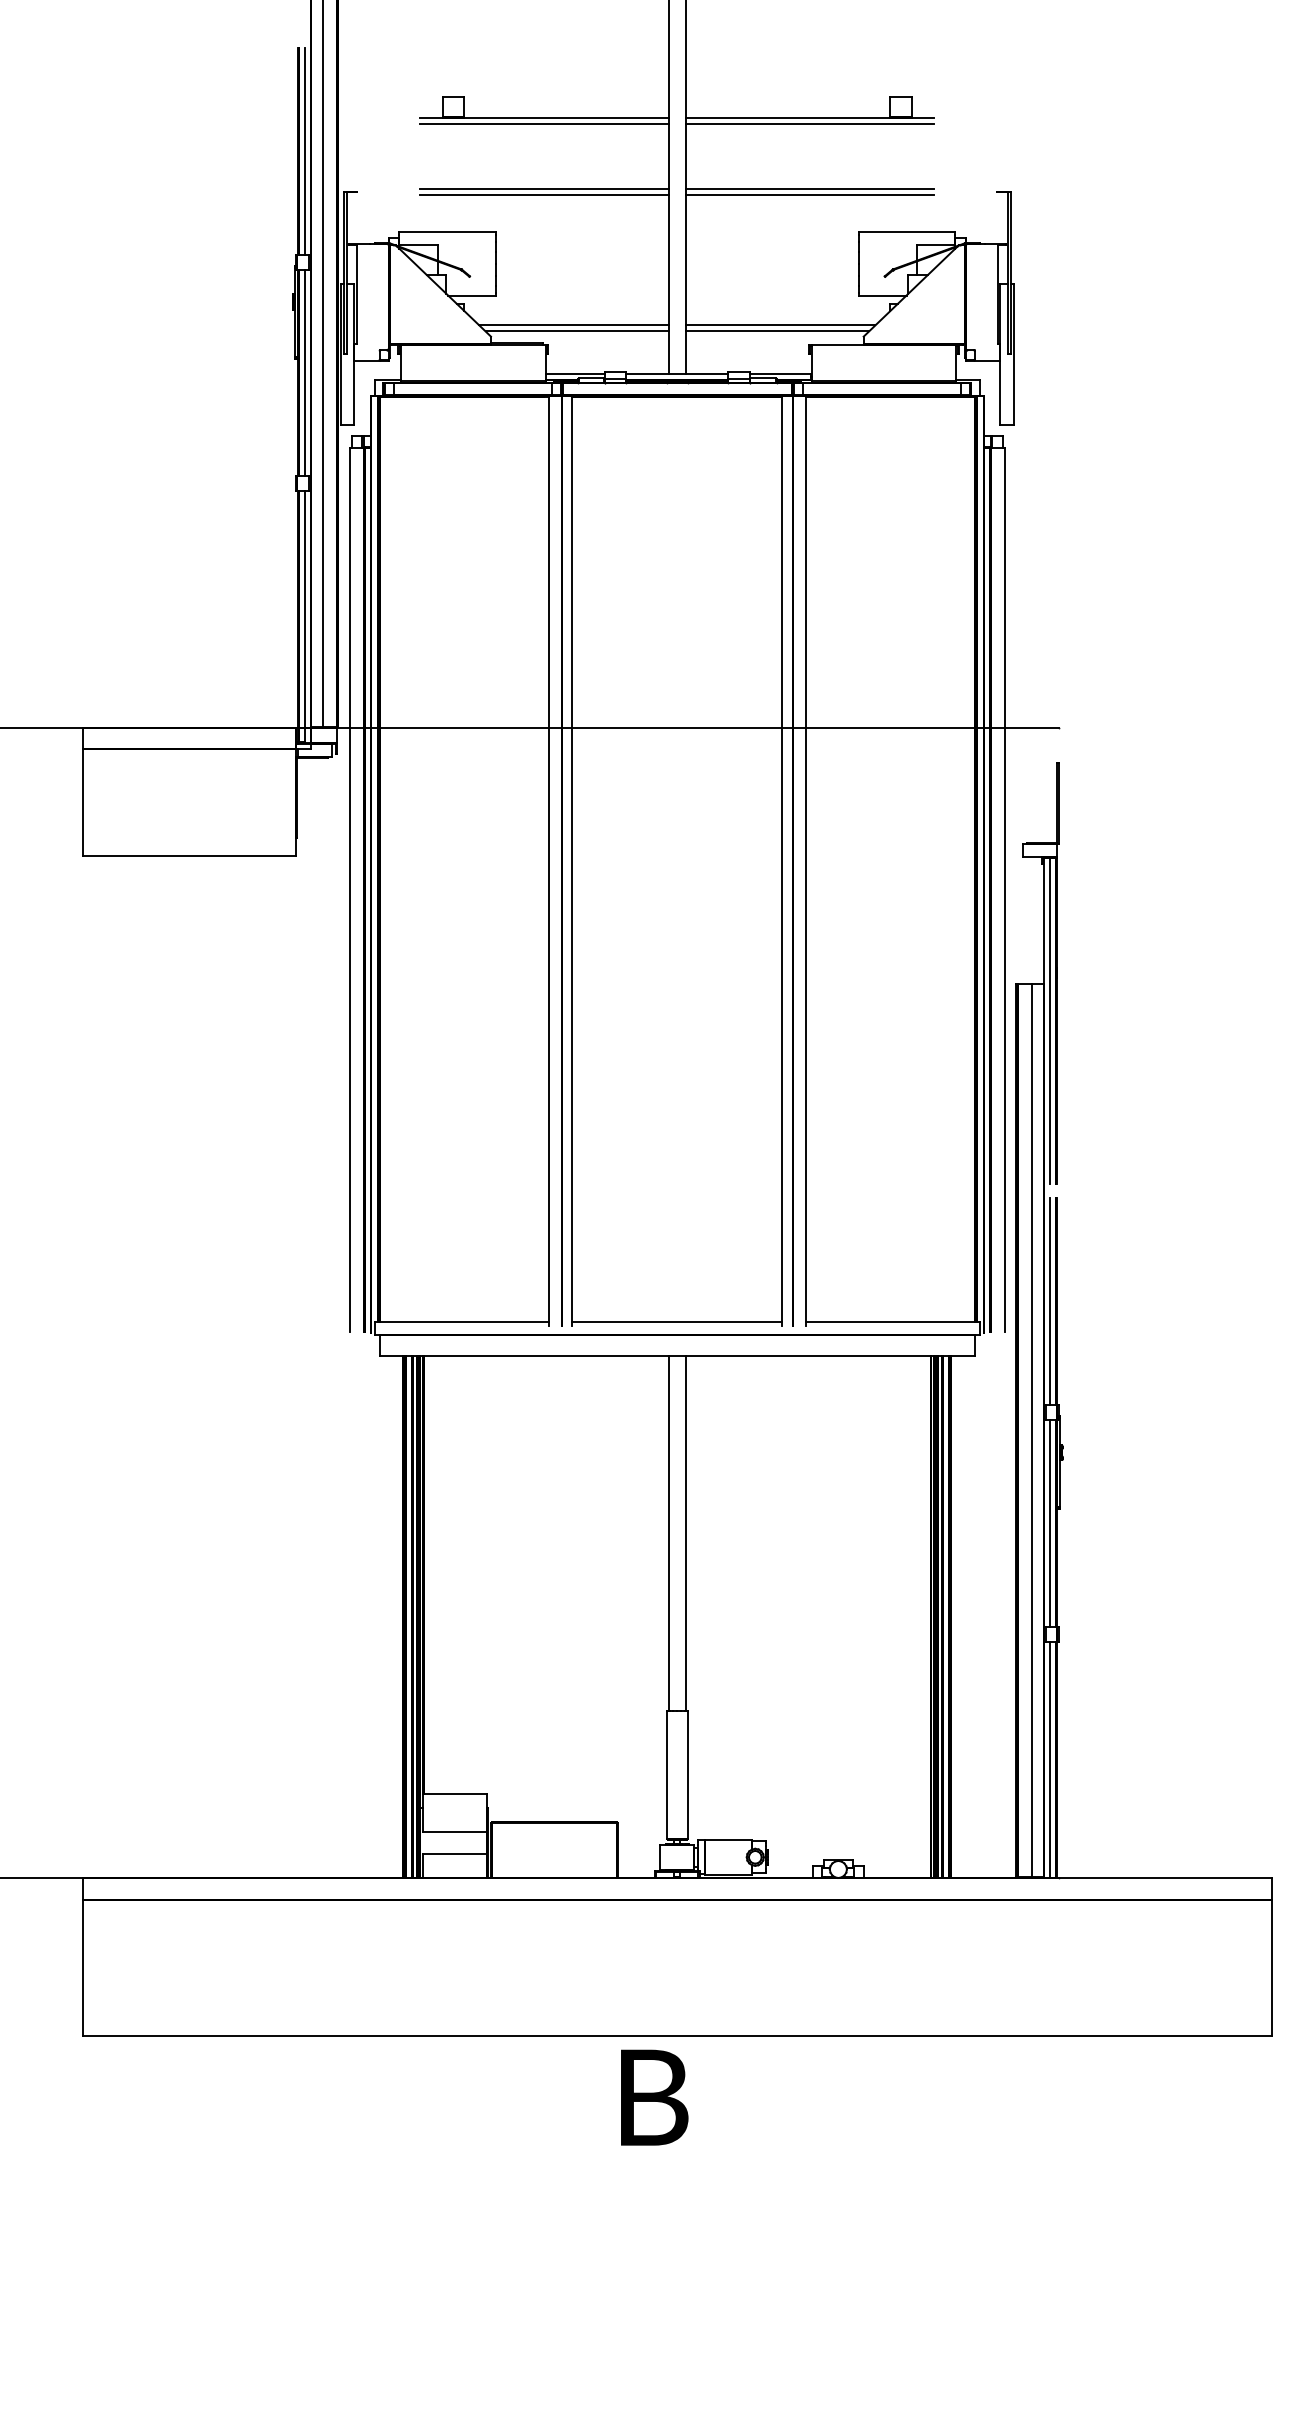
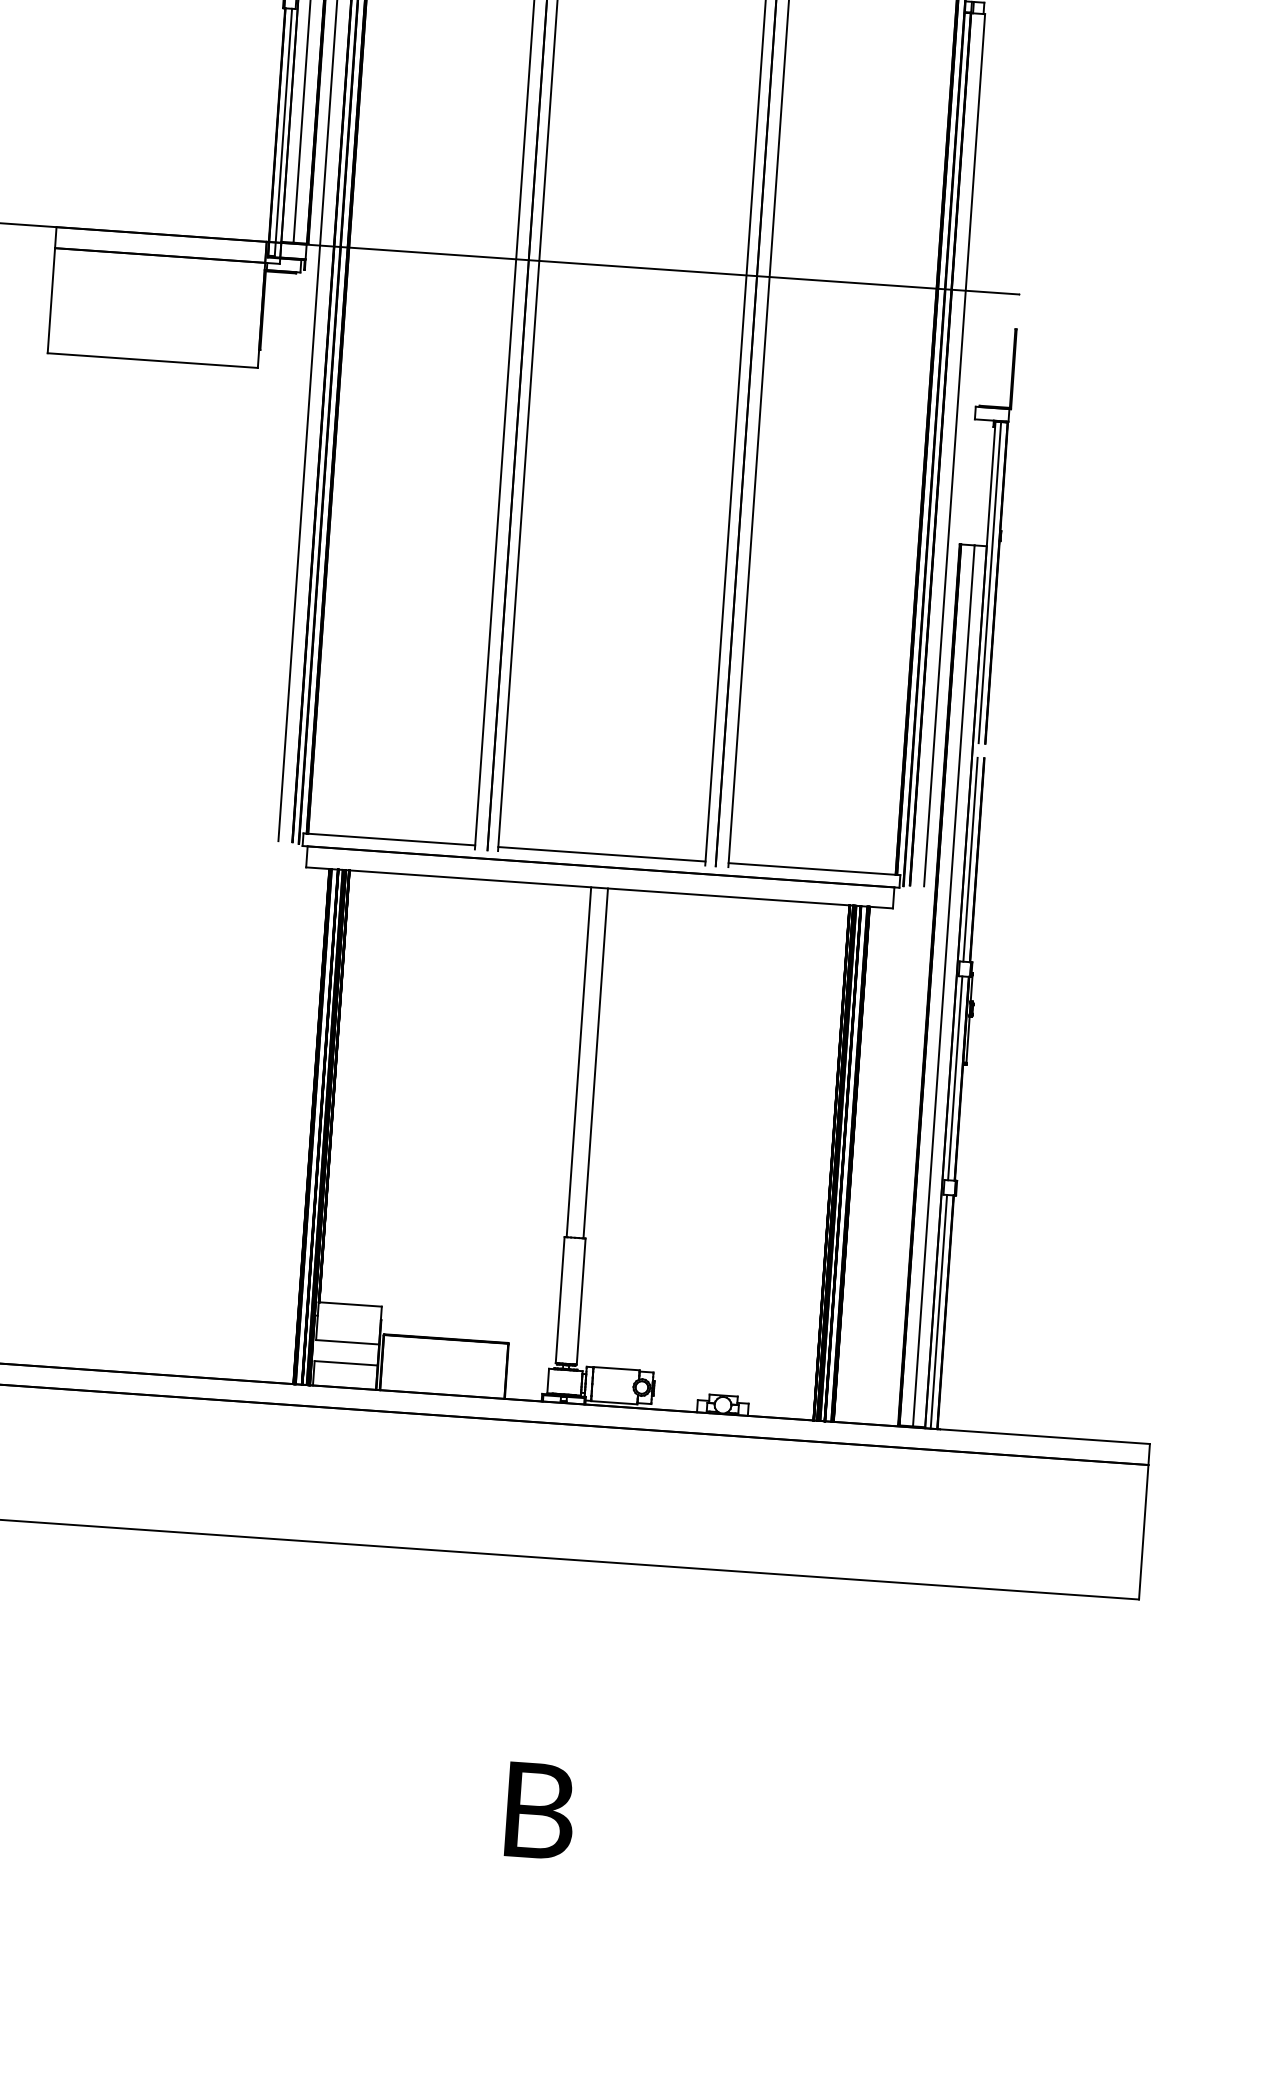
text: (654, 2097) -> (540, 1810), moved

